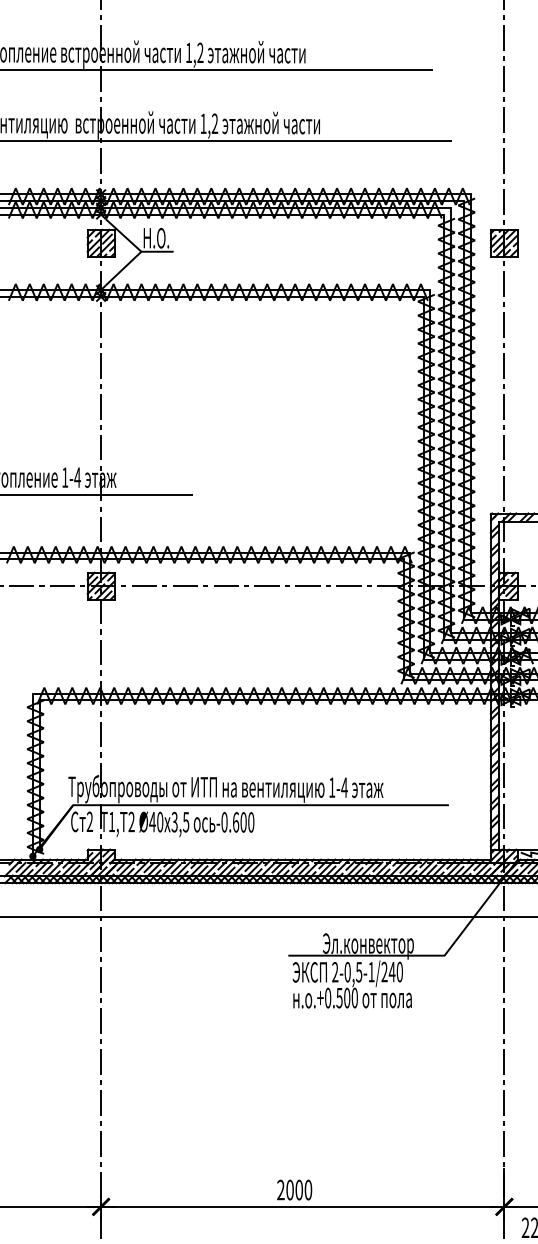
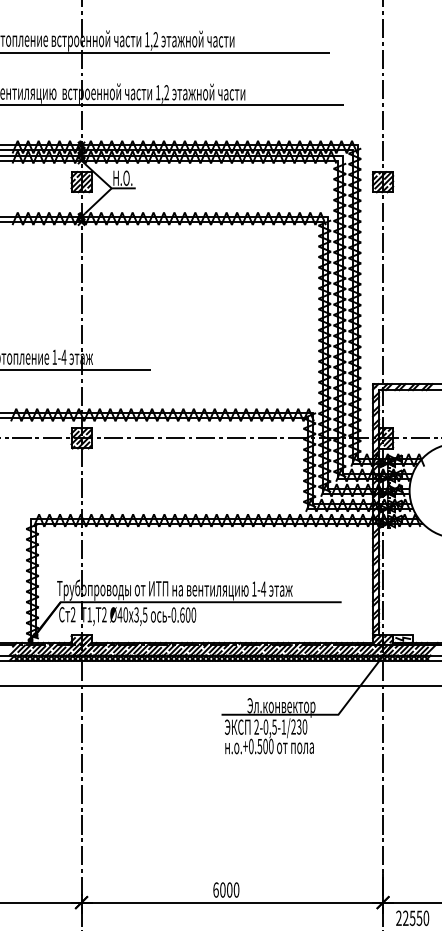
text: (391, 971) -> (298, 726), 2-0,5-1/240 -> 2-0,5-1/230
text: (280, 1189) -> (215, 889), 2000 -> 6000

